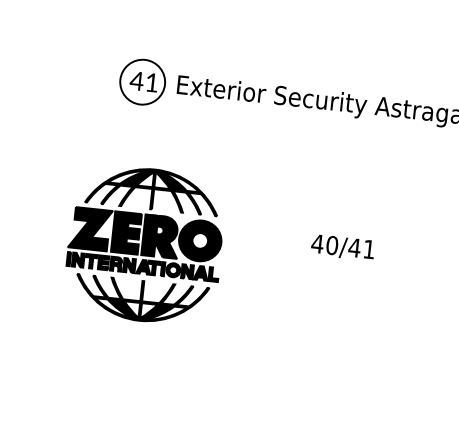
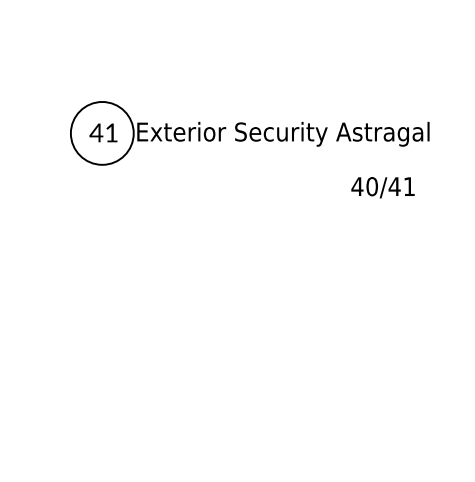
circle: (141, 81) -> (101, 132), size x1.4
part: (144, 244) -> (121, 294), removed
text: (342, 247) -> (382, 187), moved

